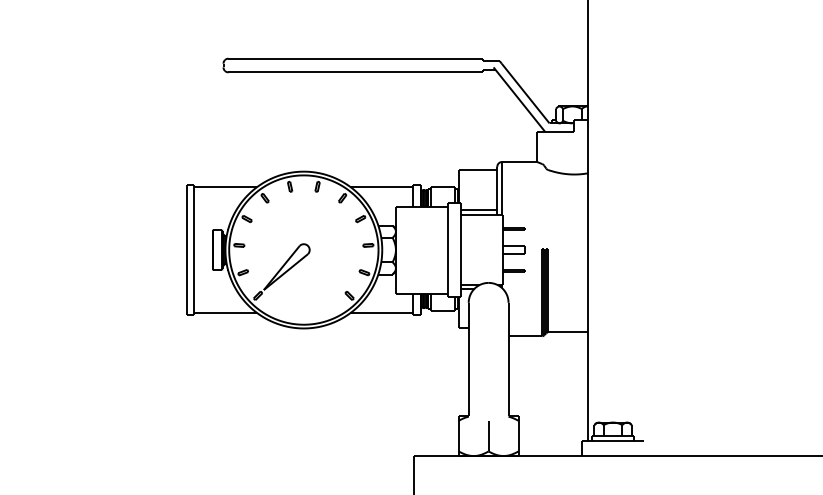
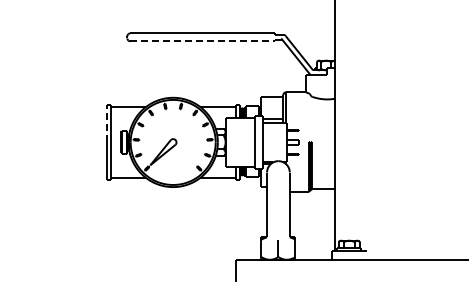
line: (355, 72) -> (202, 41), solid -> dashed
line: (186, 216) -> (106, 123), solid -> dashed

